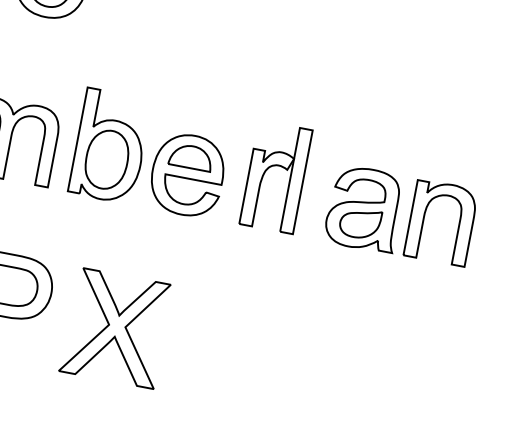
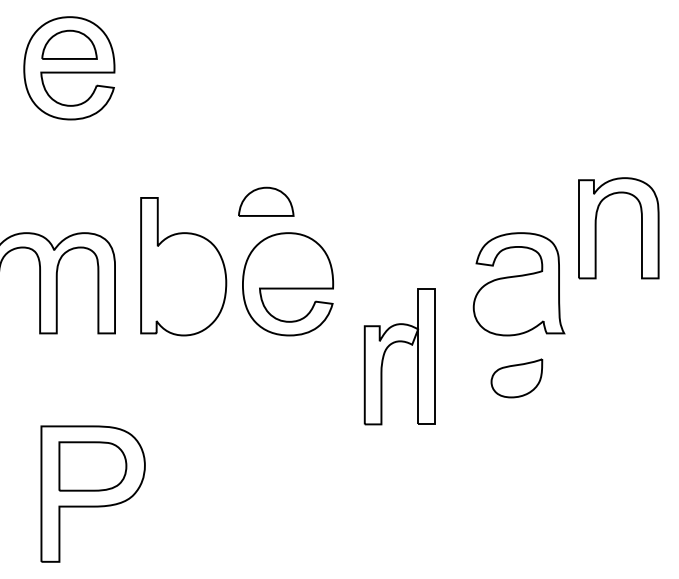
part: (191, 156) -> (266, 201), moved
part: (106, 159) -> (182, 283), removed
part: (272, 166) -> (392, 344), moved
part: (424, 219) -> (596, 228), moved
part: (359, 223) -> (516, 378), moved
part: (116, 327) -> (234, 493), removed

